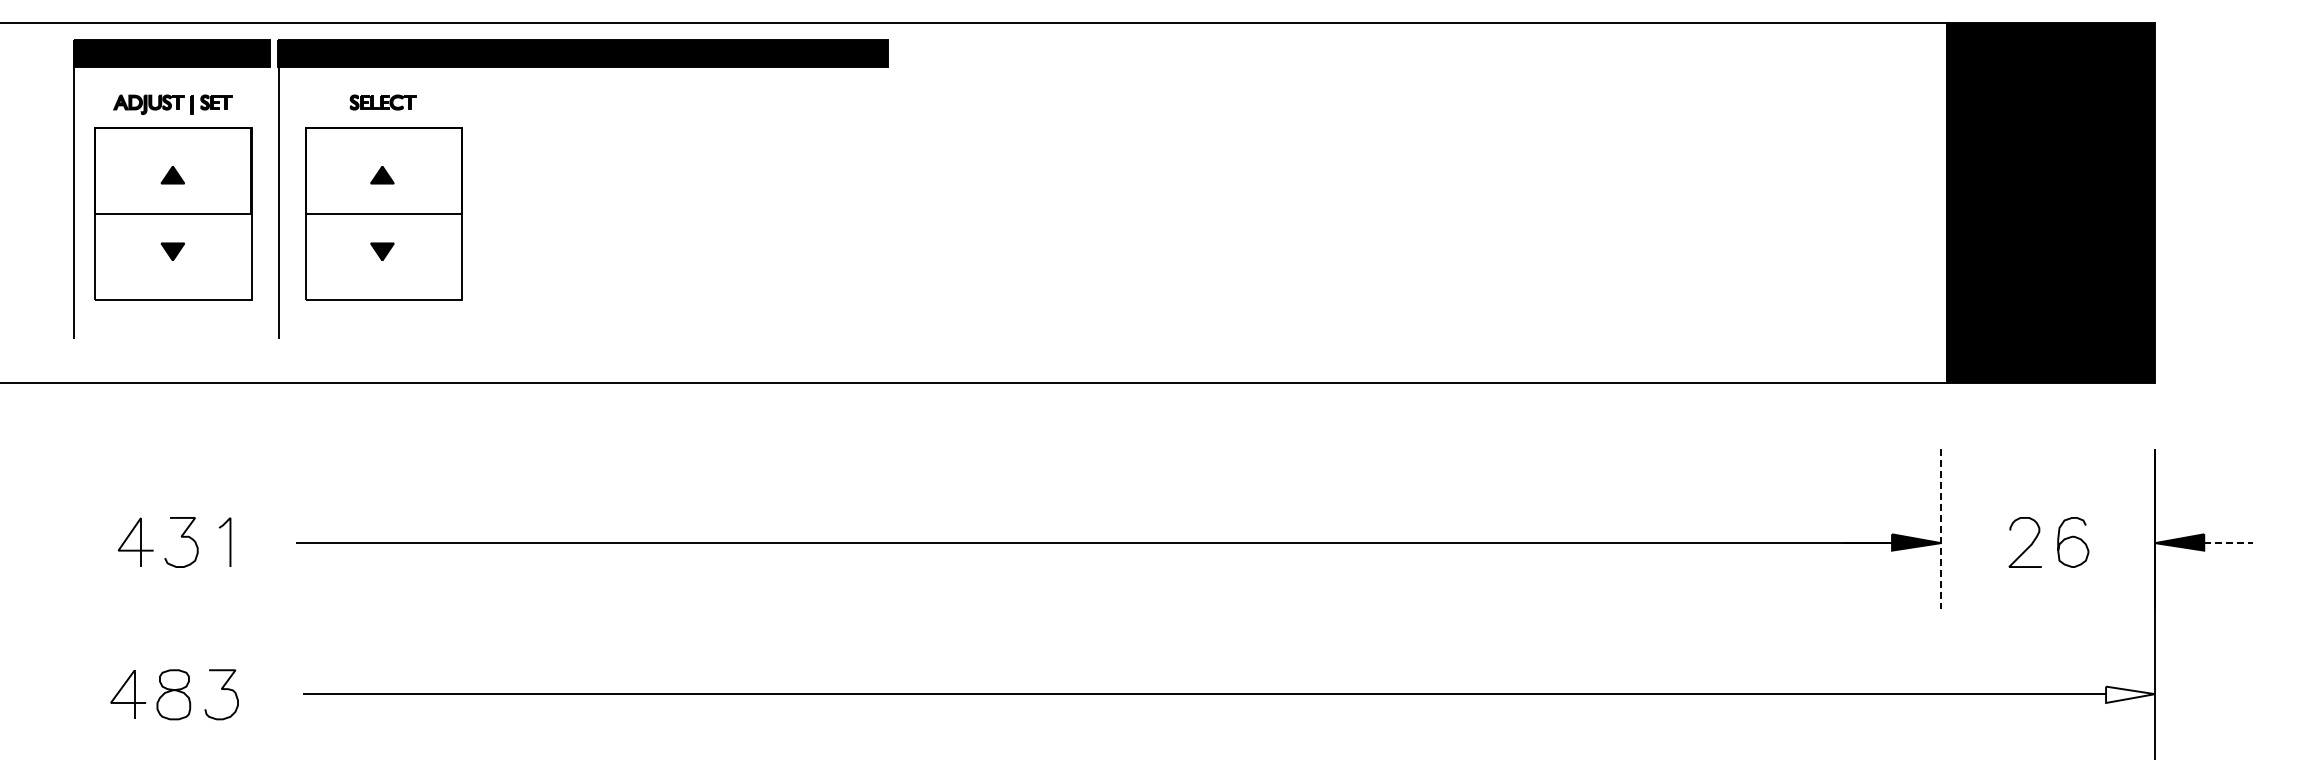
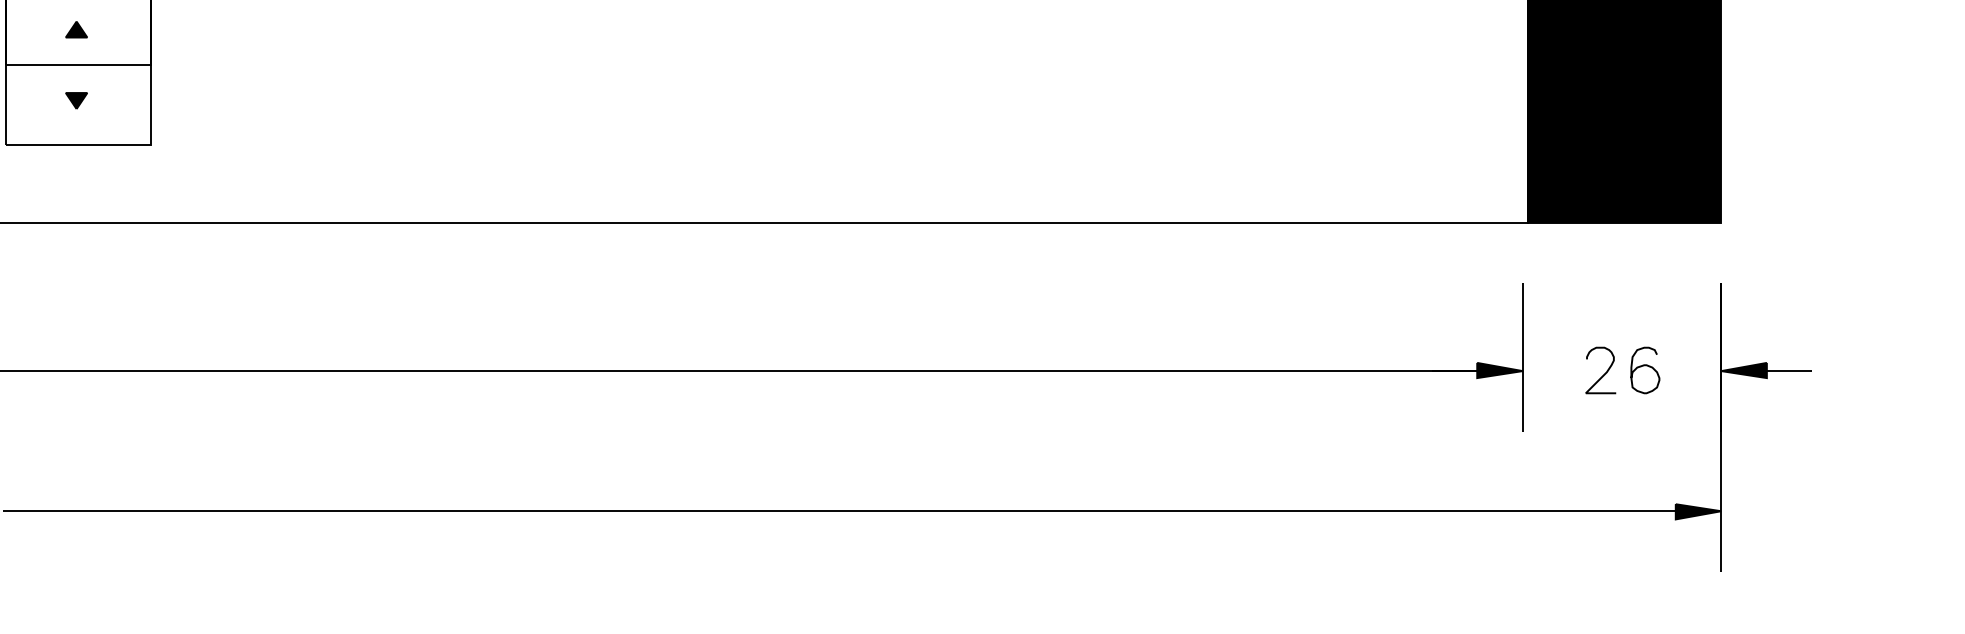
line: (1941, 528) -> (1523, 357), dashed -> solid
line: (2228, 543) -> (1789, 371), dashed -> solid
fill: (2130, 694) -> (1698, 511), added

